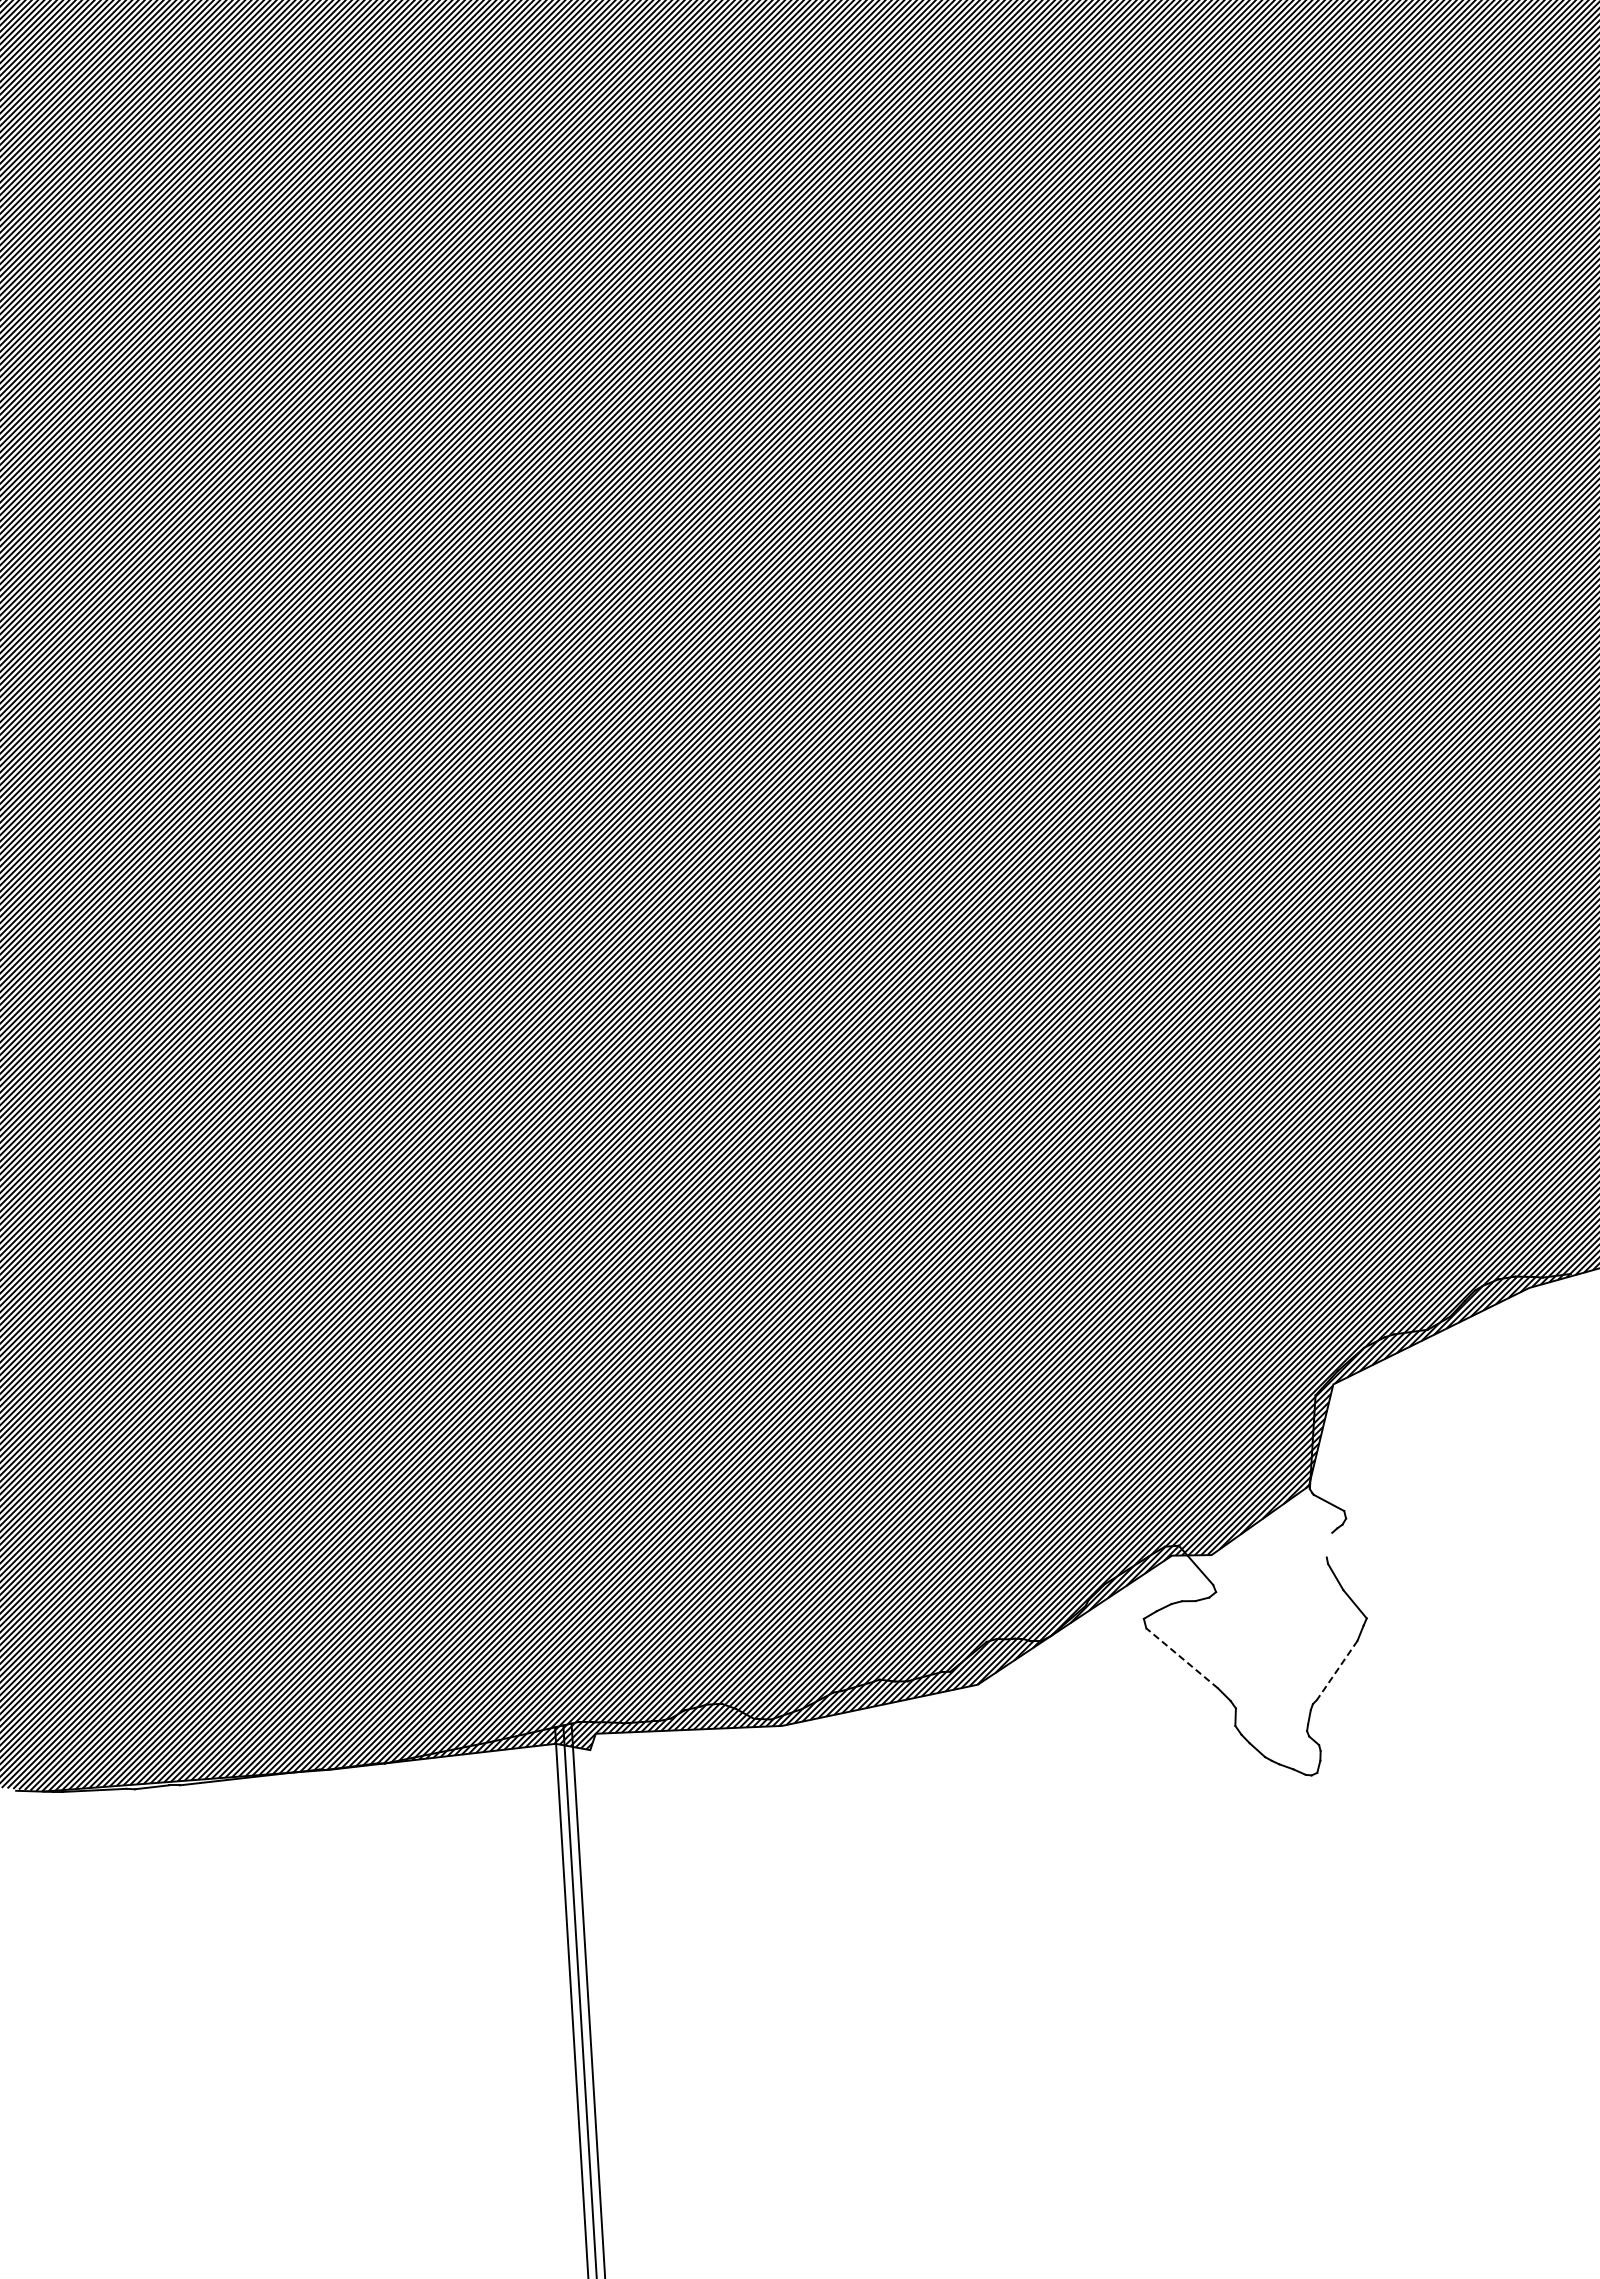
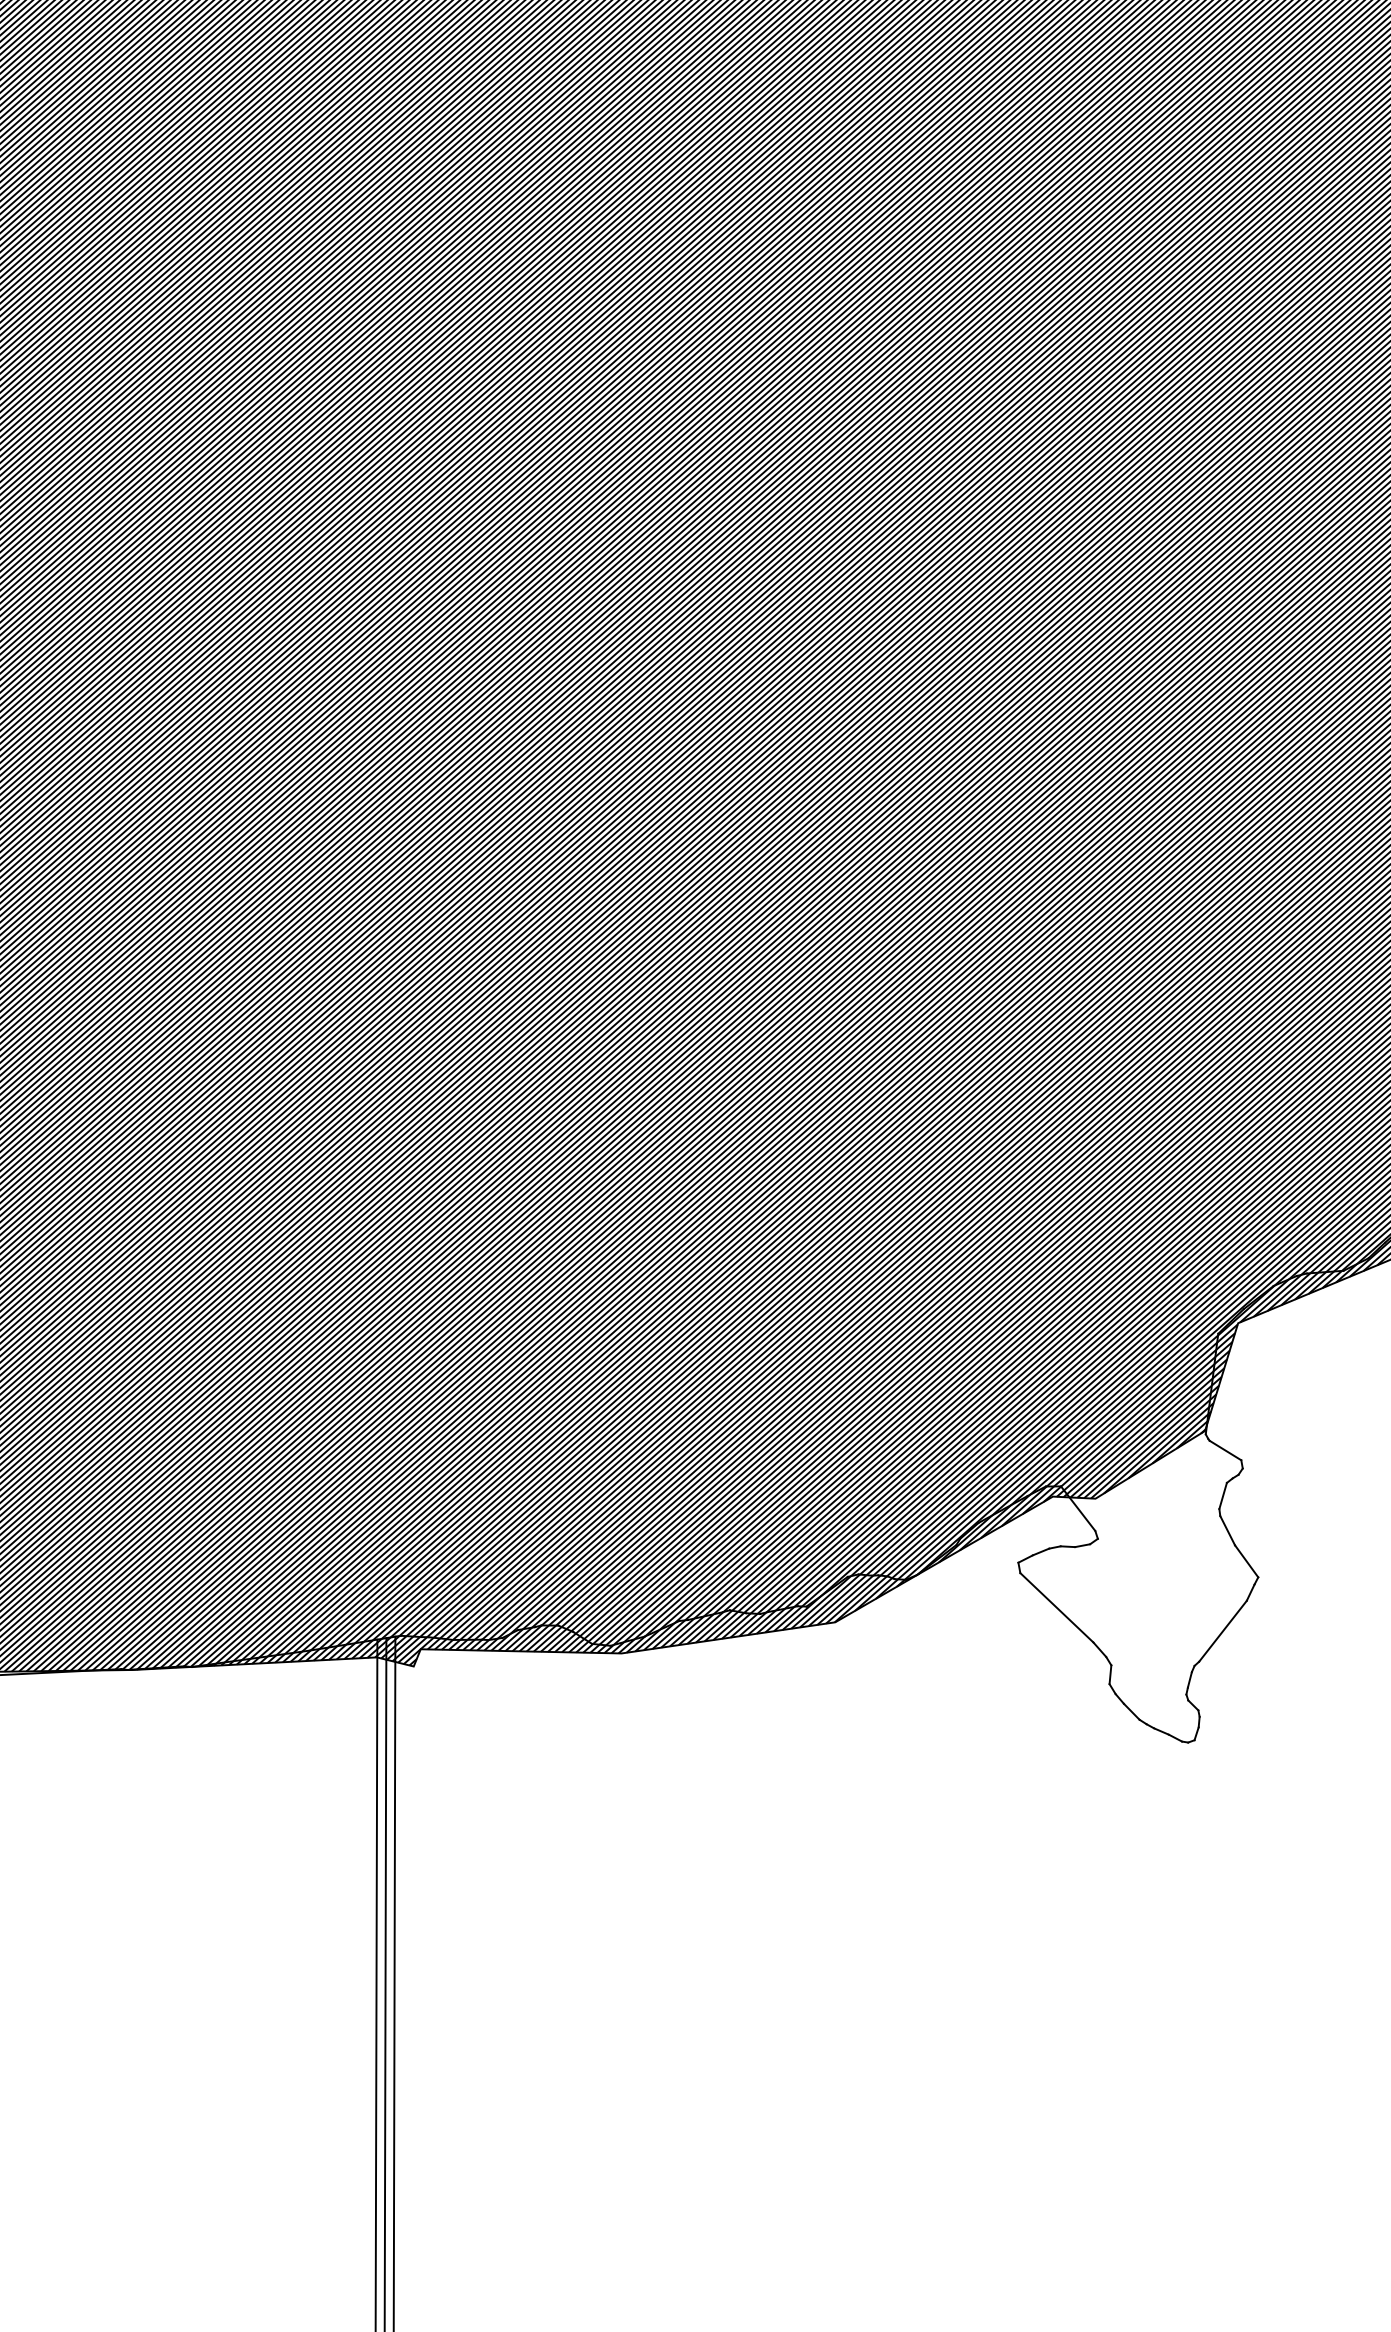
line: (1329, 1544) -> (1223, 1495), added
line: (1182, 1658) -> (1057, 1607), dashed -> solid
line: (1337, 1670) -> (1223, 1631), dashed -> solid

